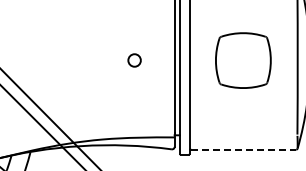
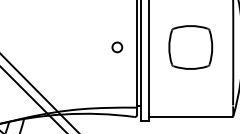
circle: (134, 60) -> (117, 47), moved
line: (243, 149) -> (190, 117), dashed -> solid

